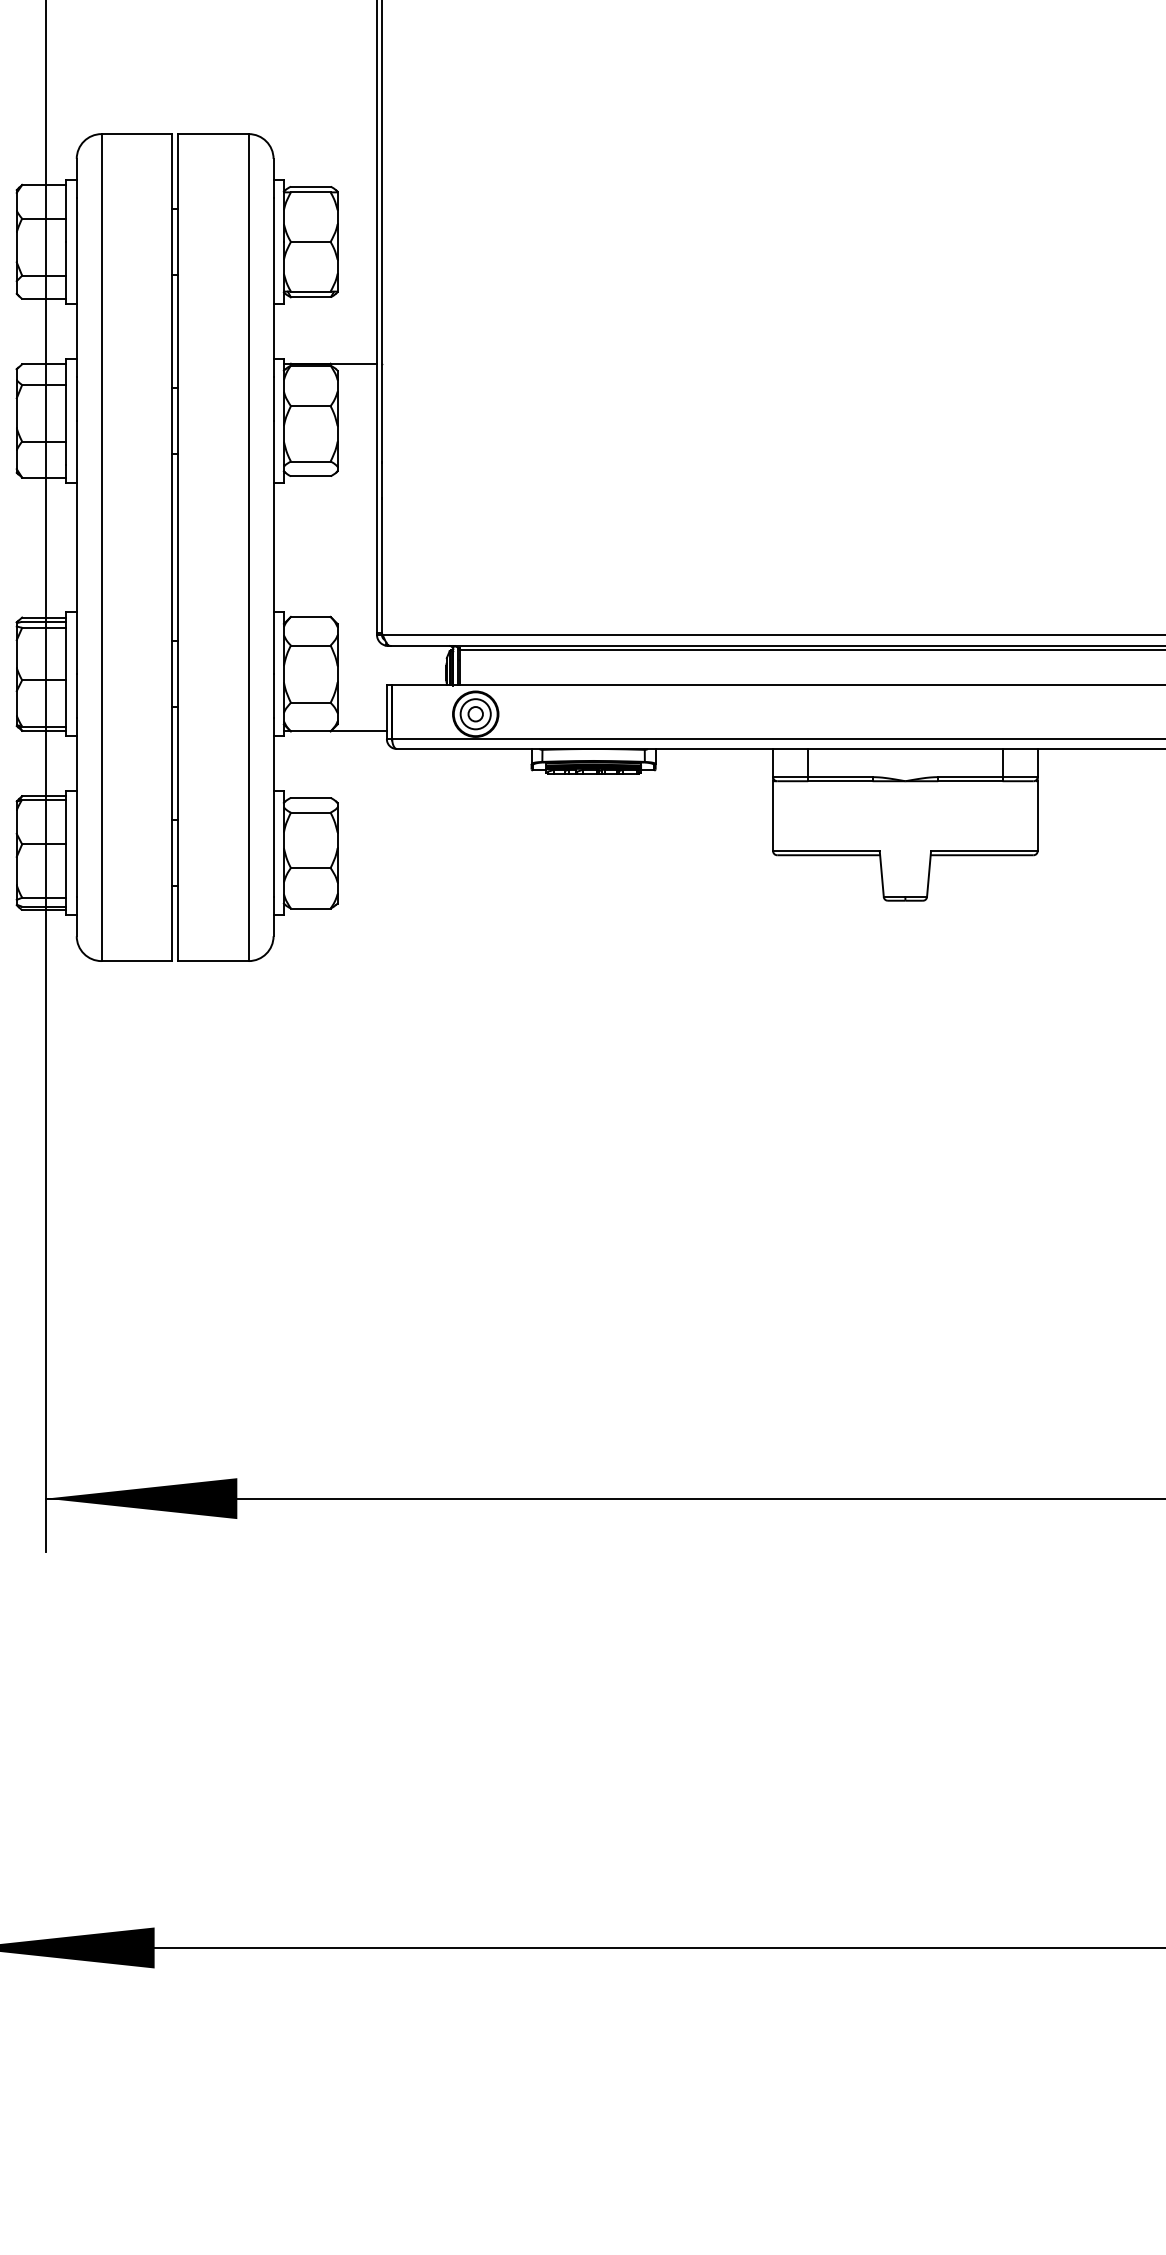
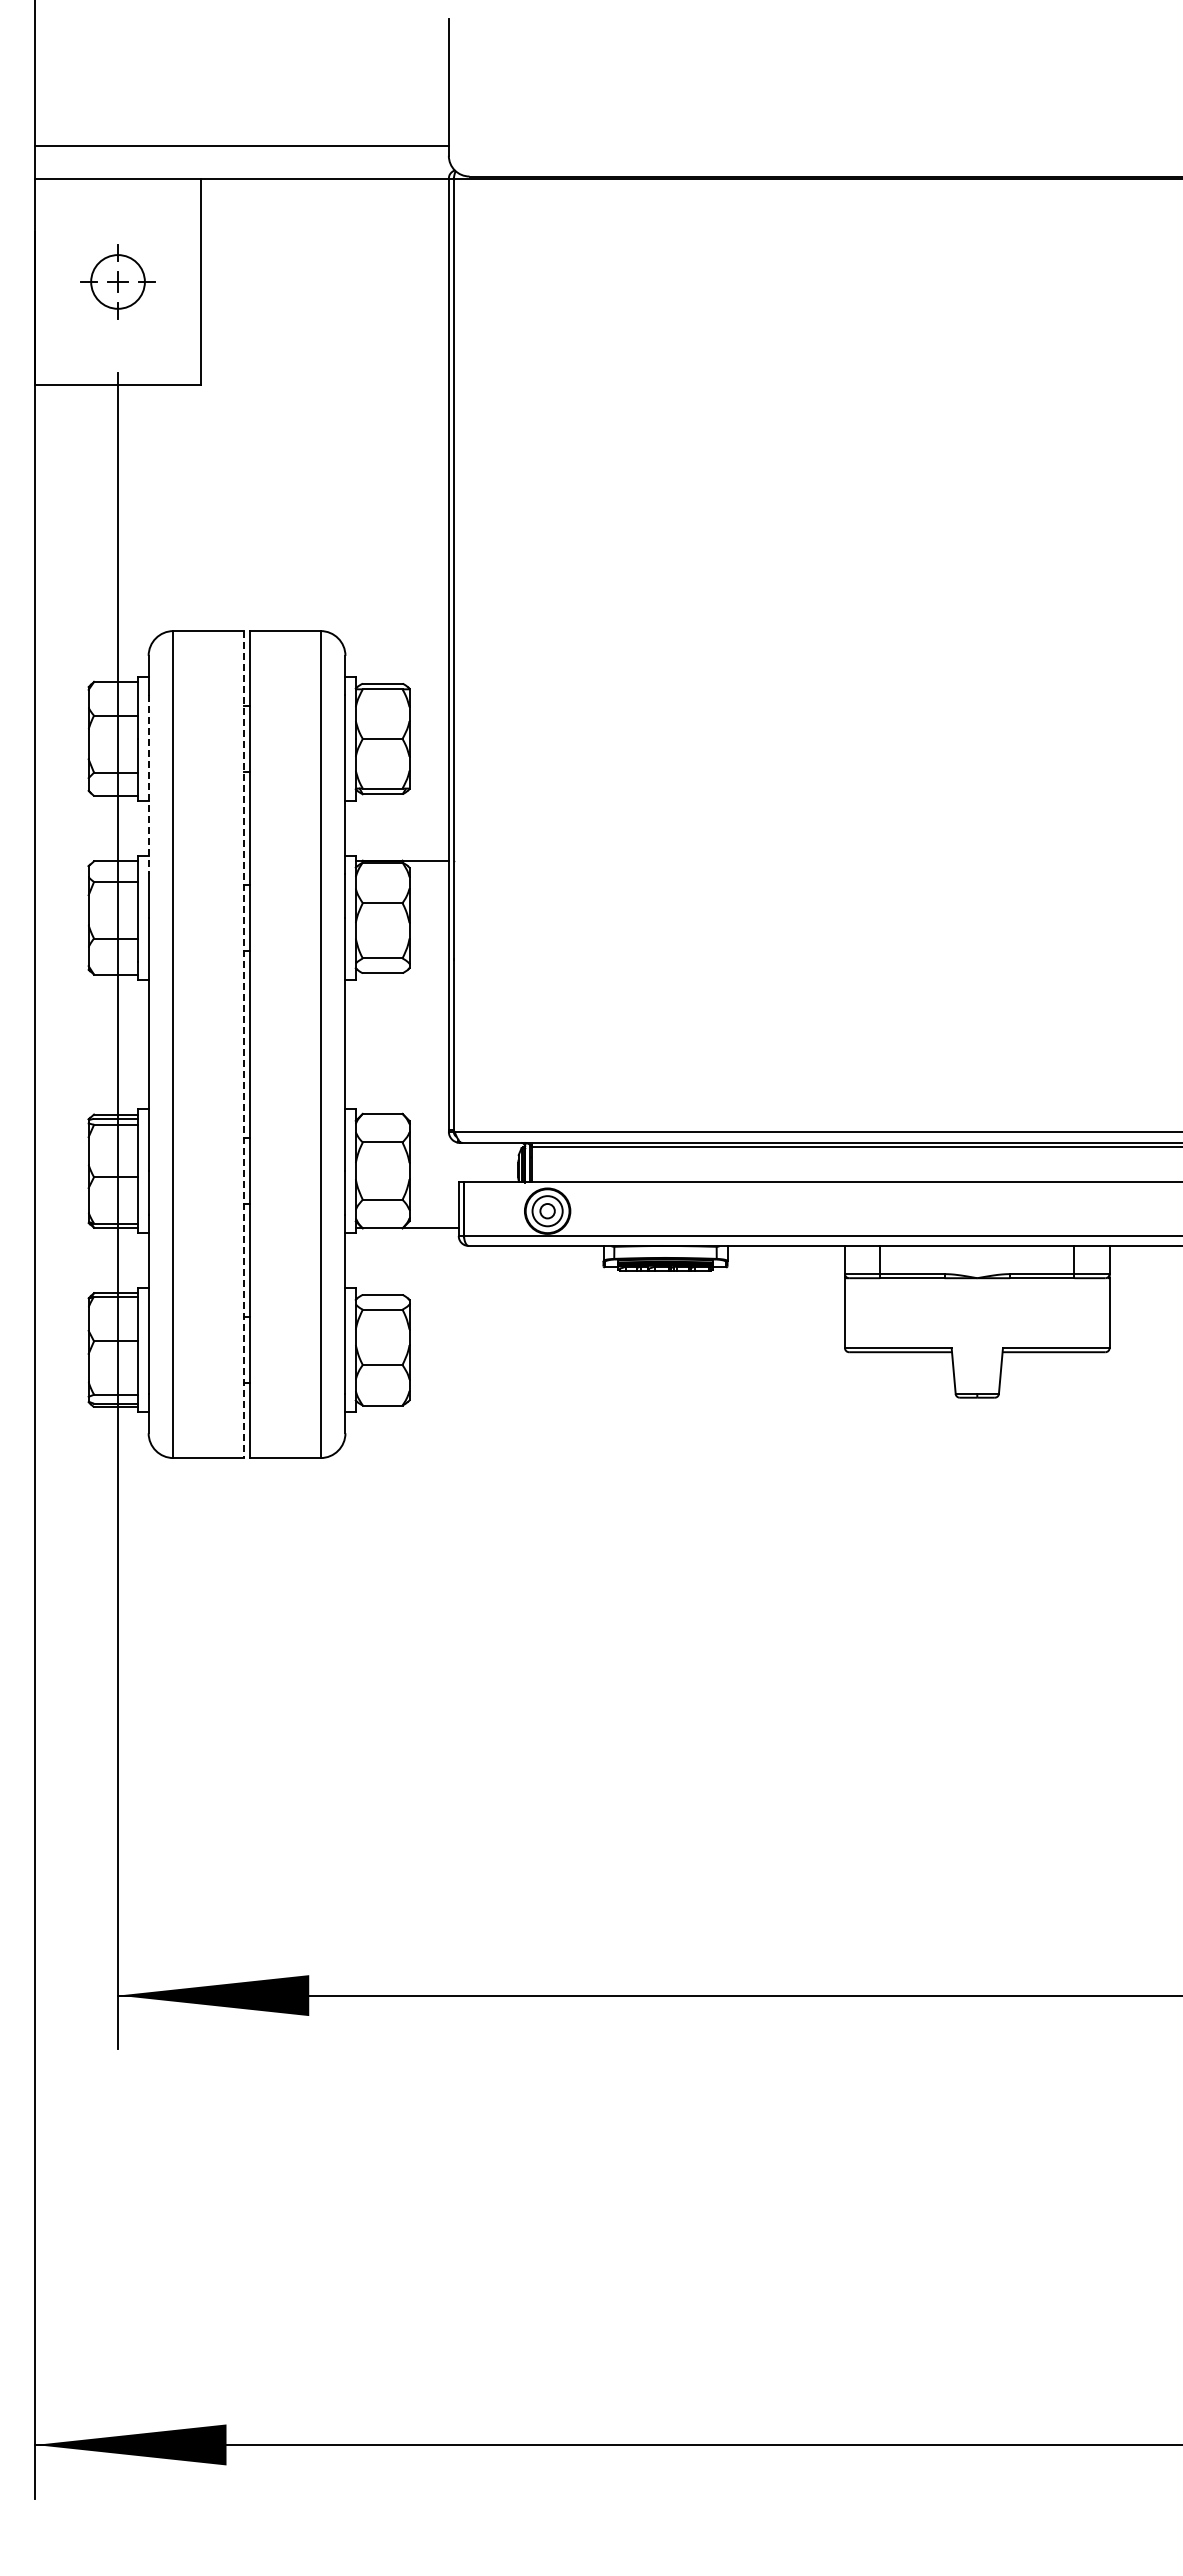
line: (76, 288) -> (148, 785), solid -> dashed
line: (171, 548) -> (243, 1045), solid -> dashed

